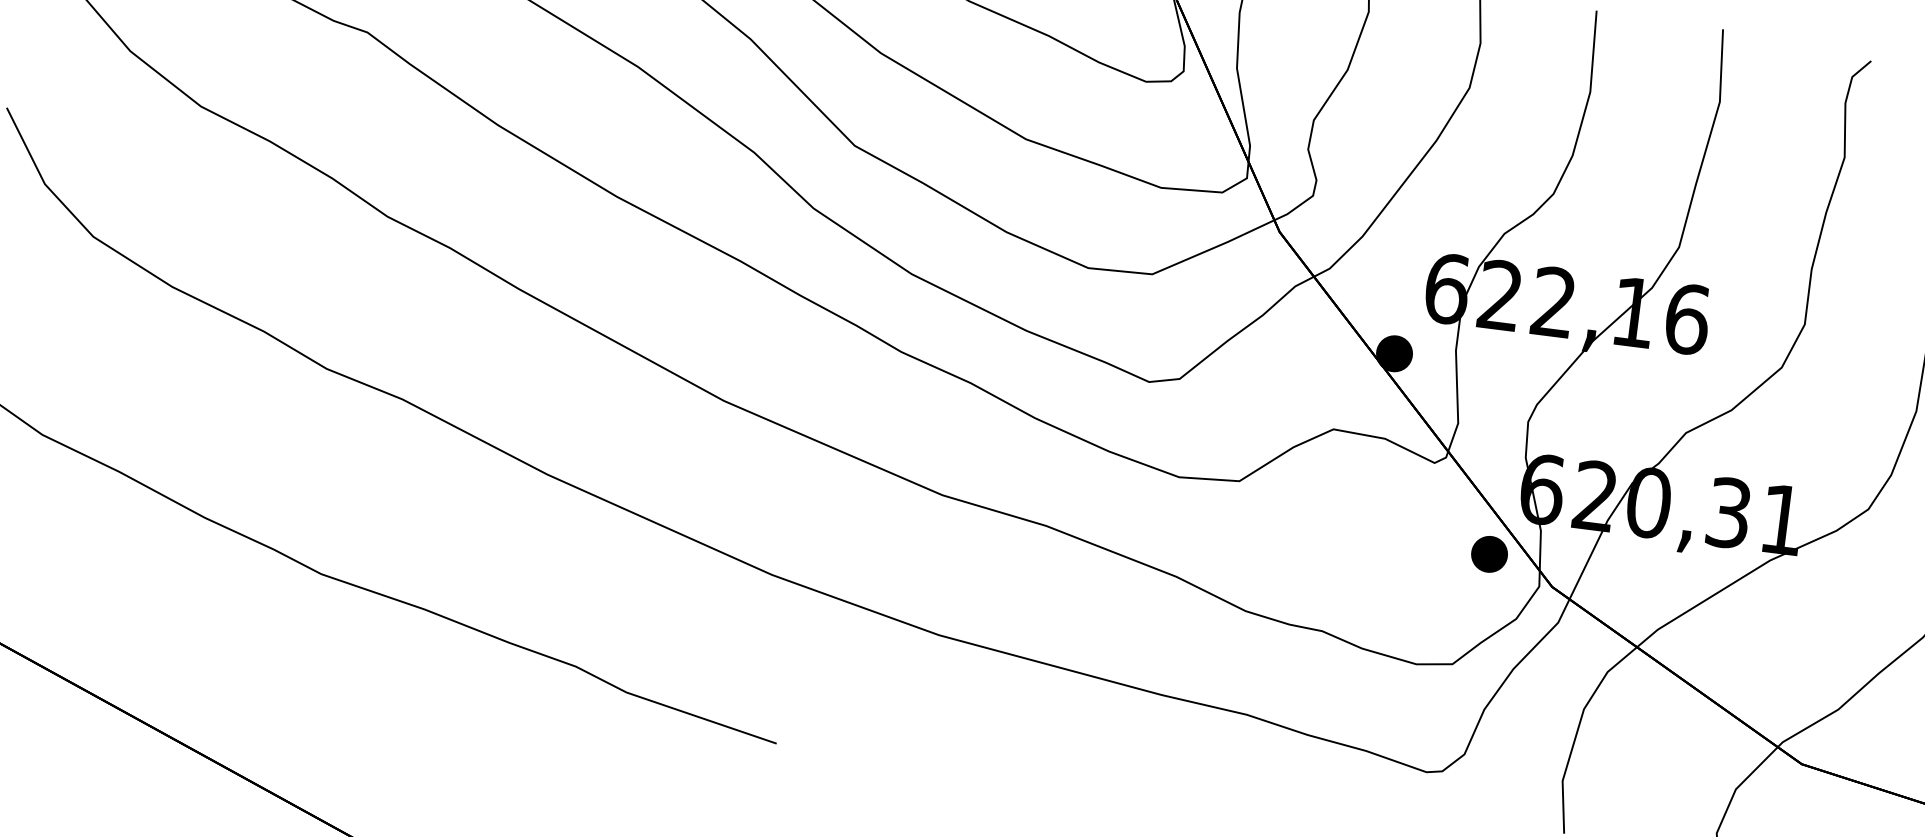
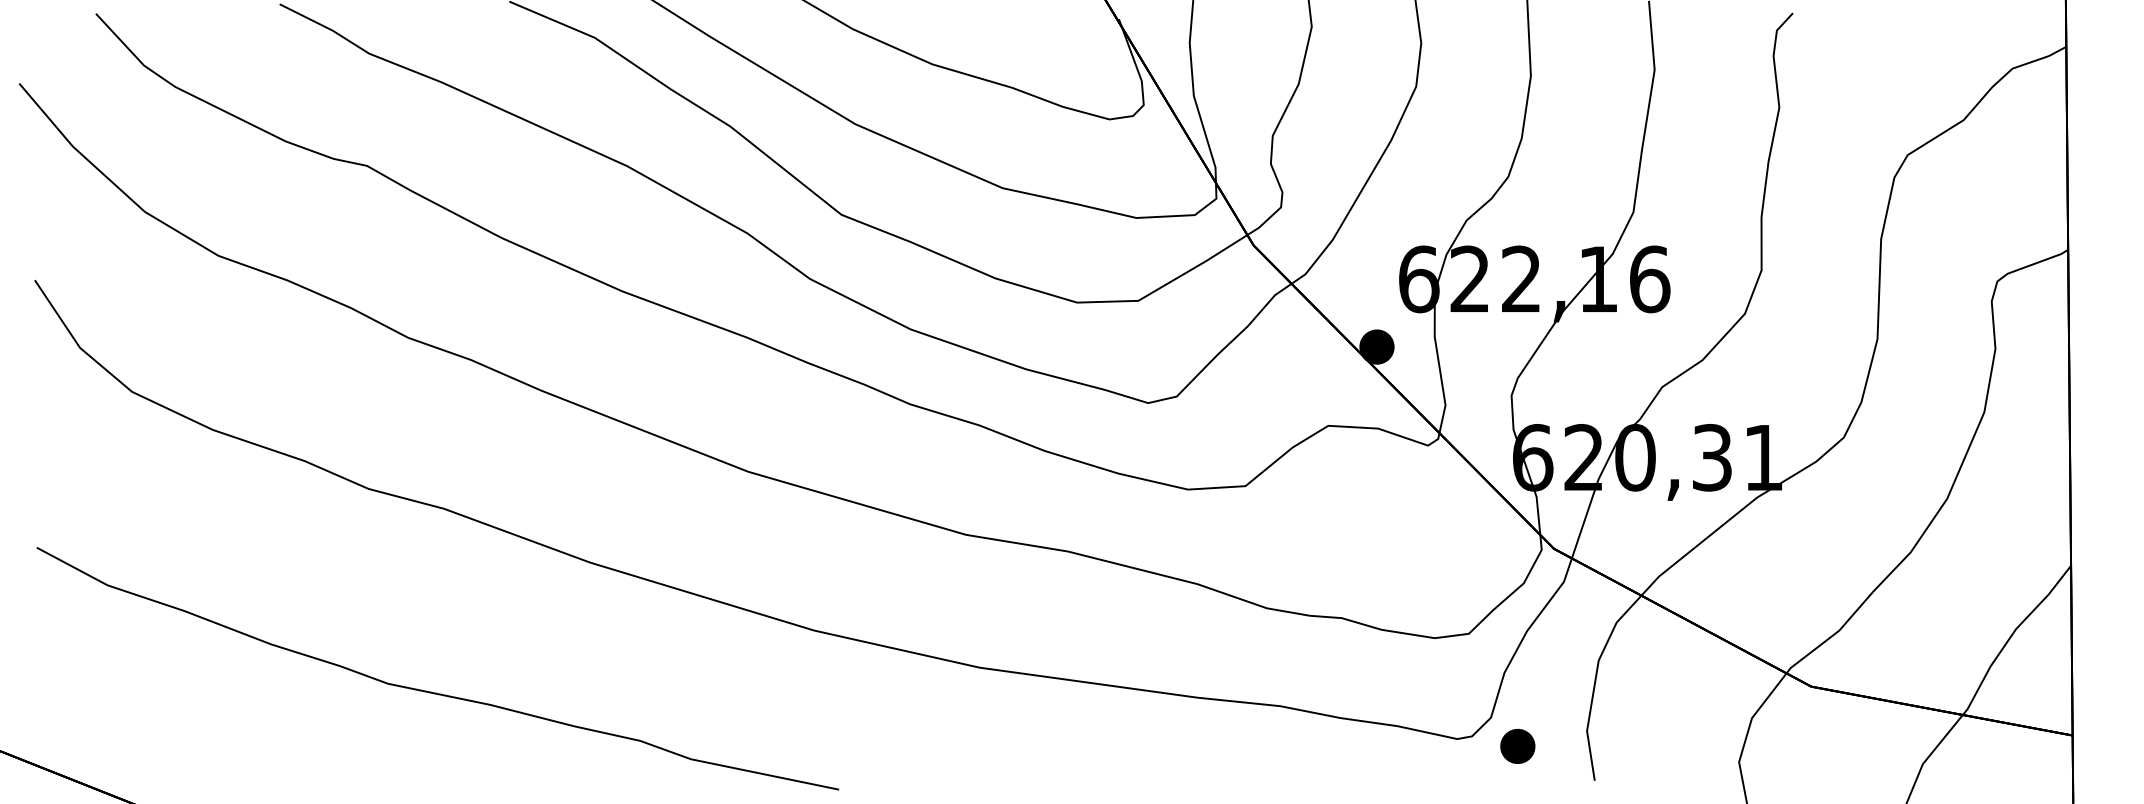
part: (1489, 554) -> (1517, 746), moved

